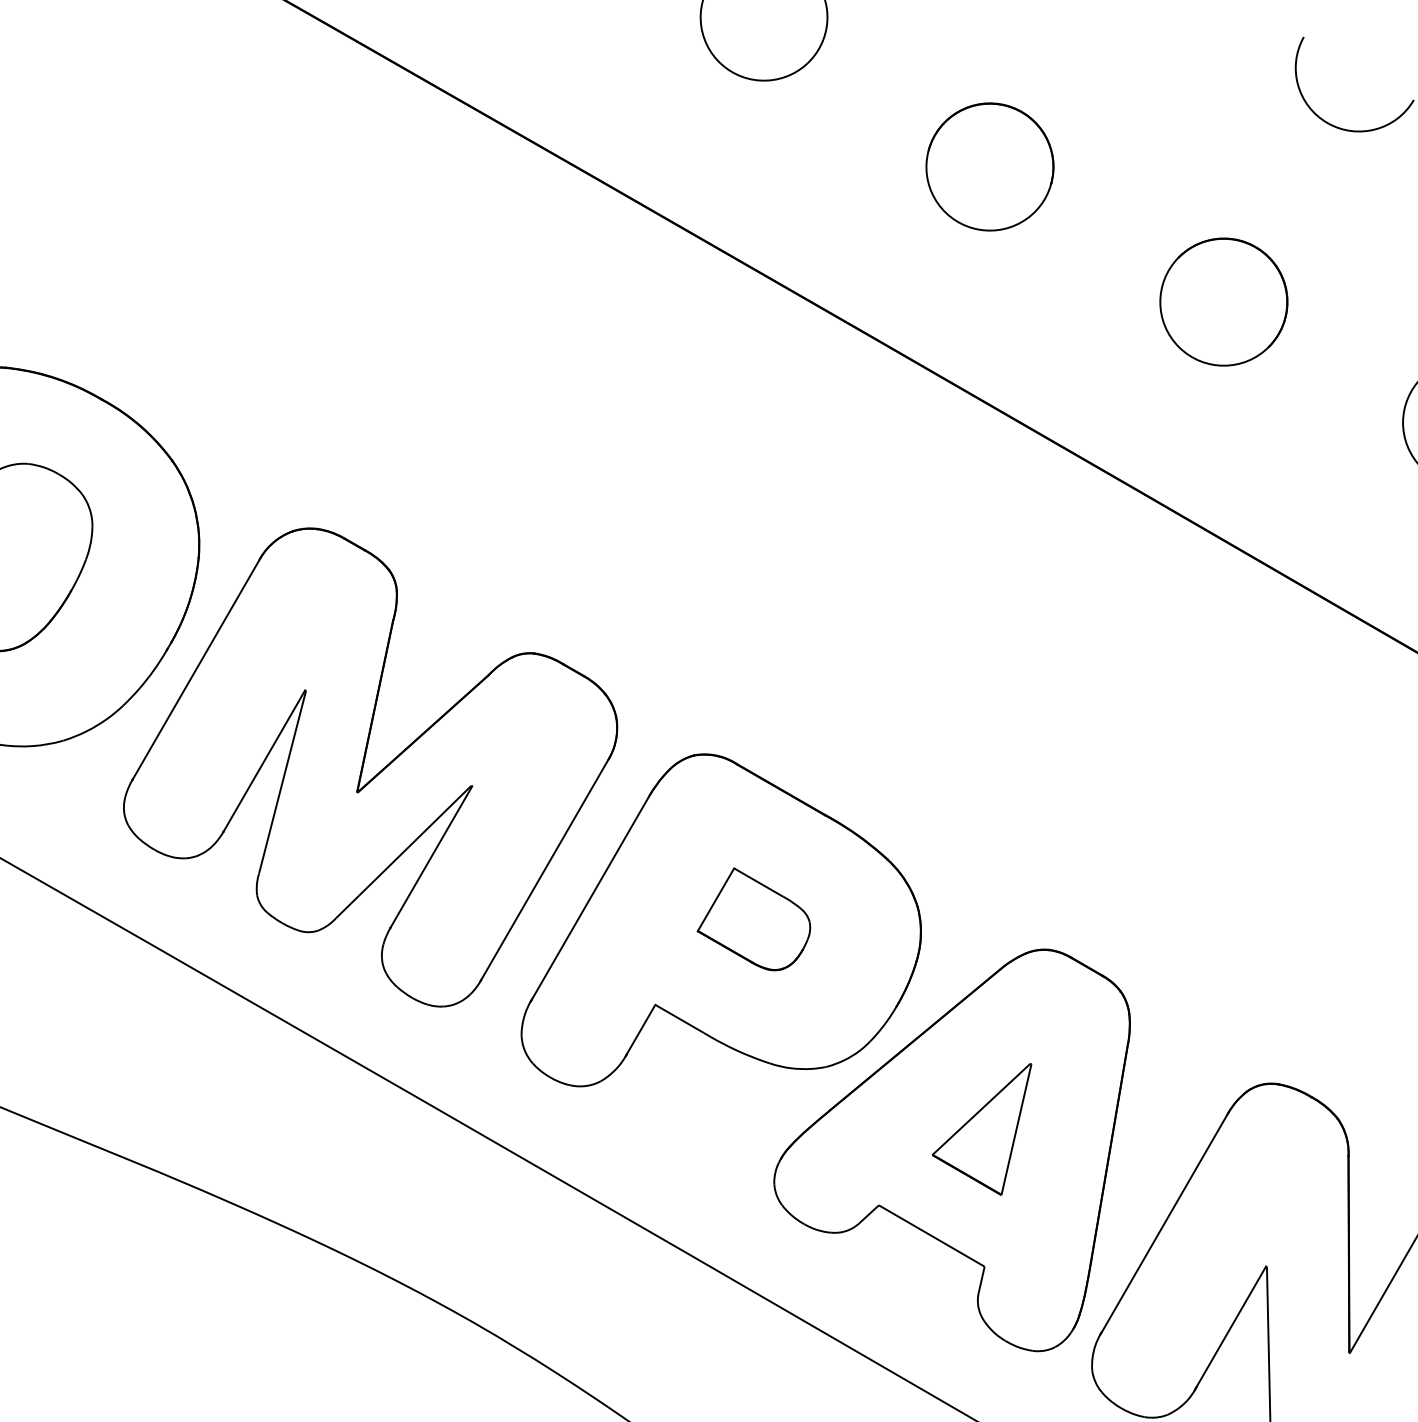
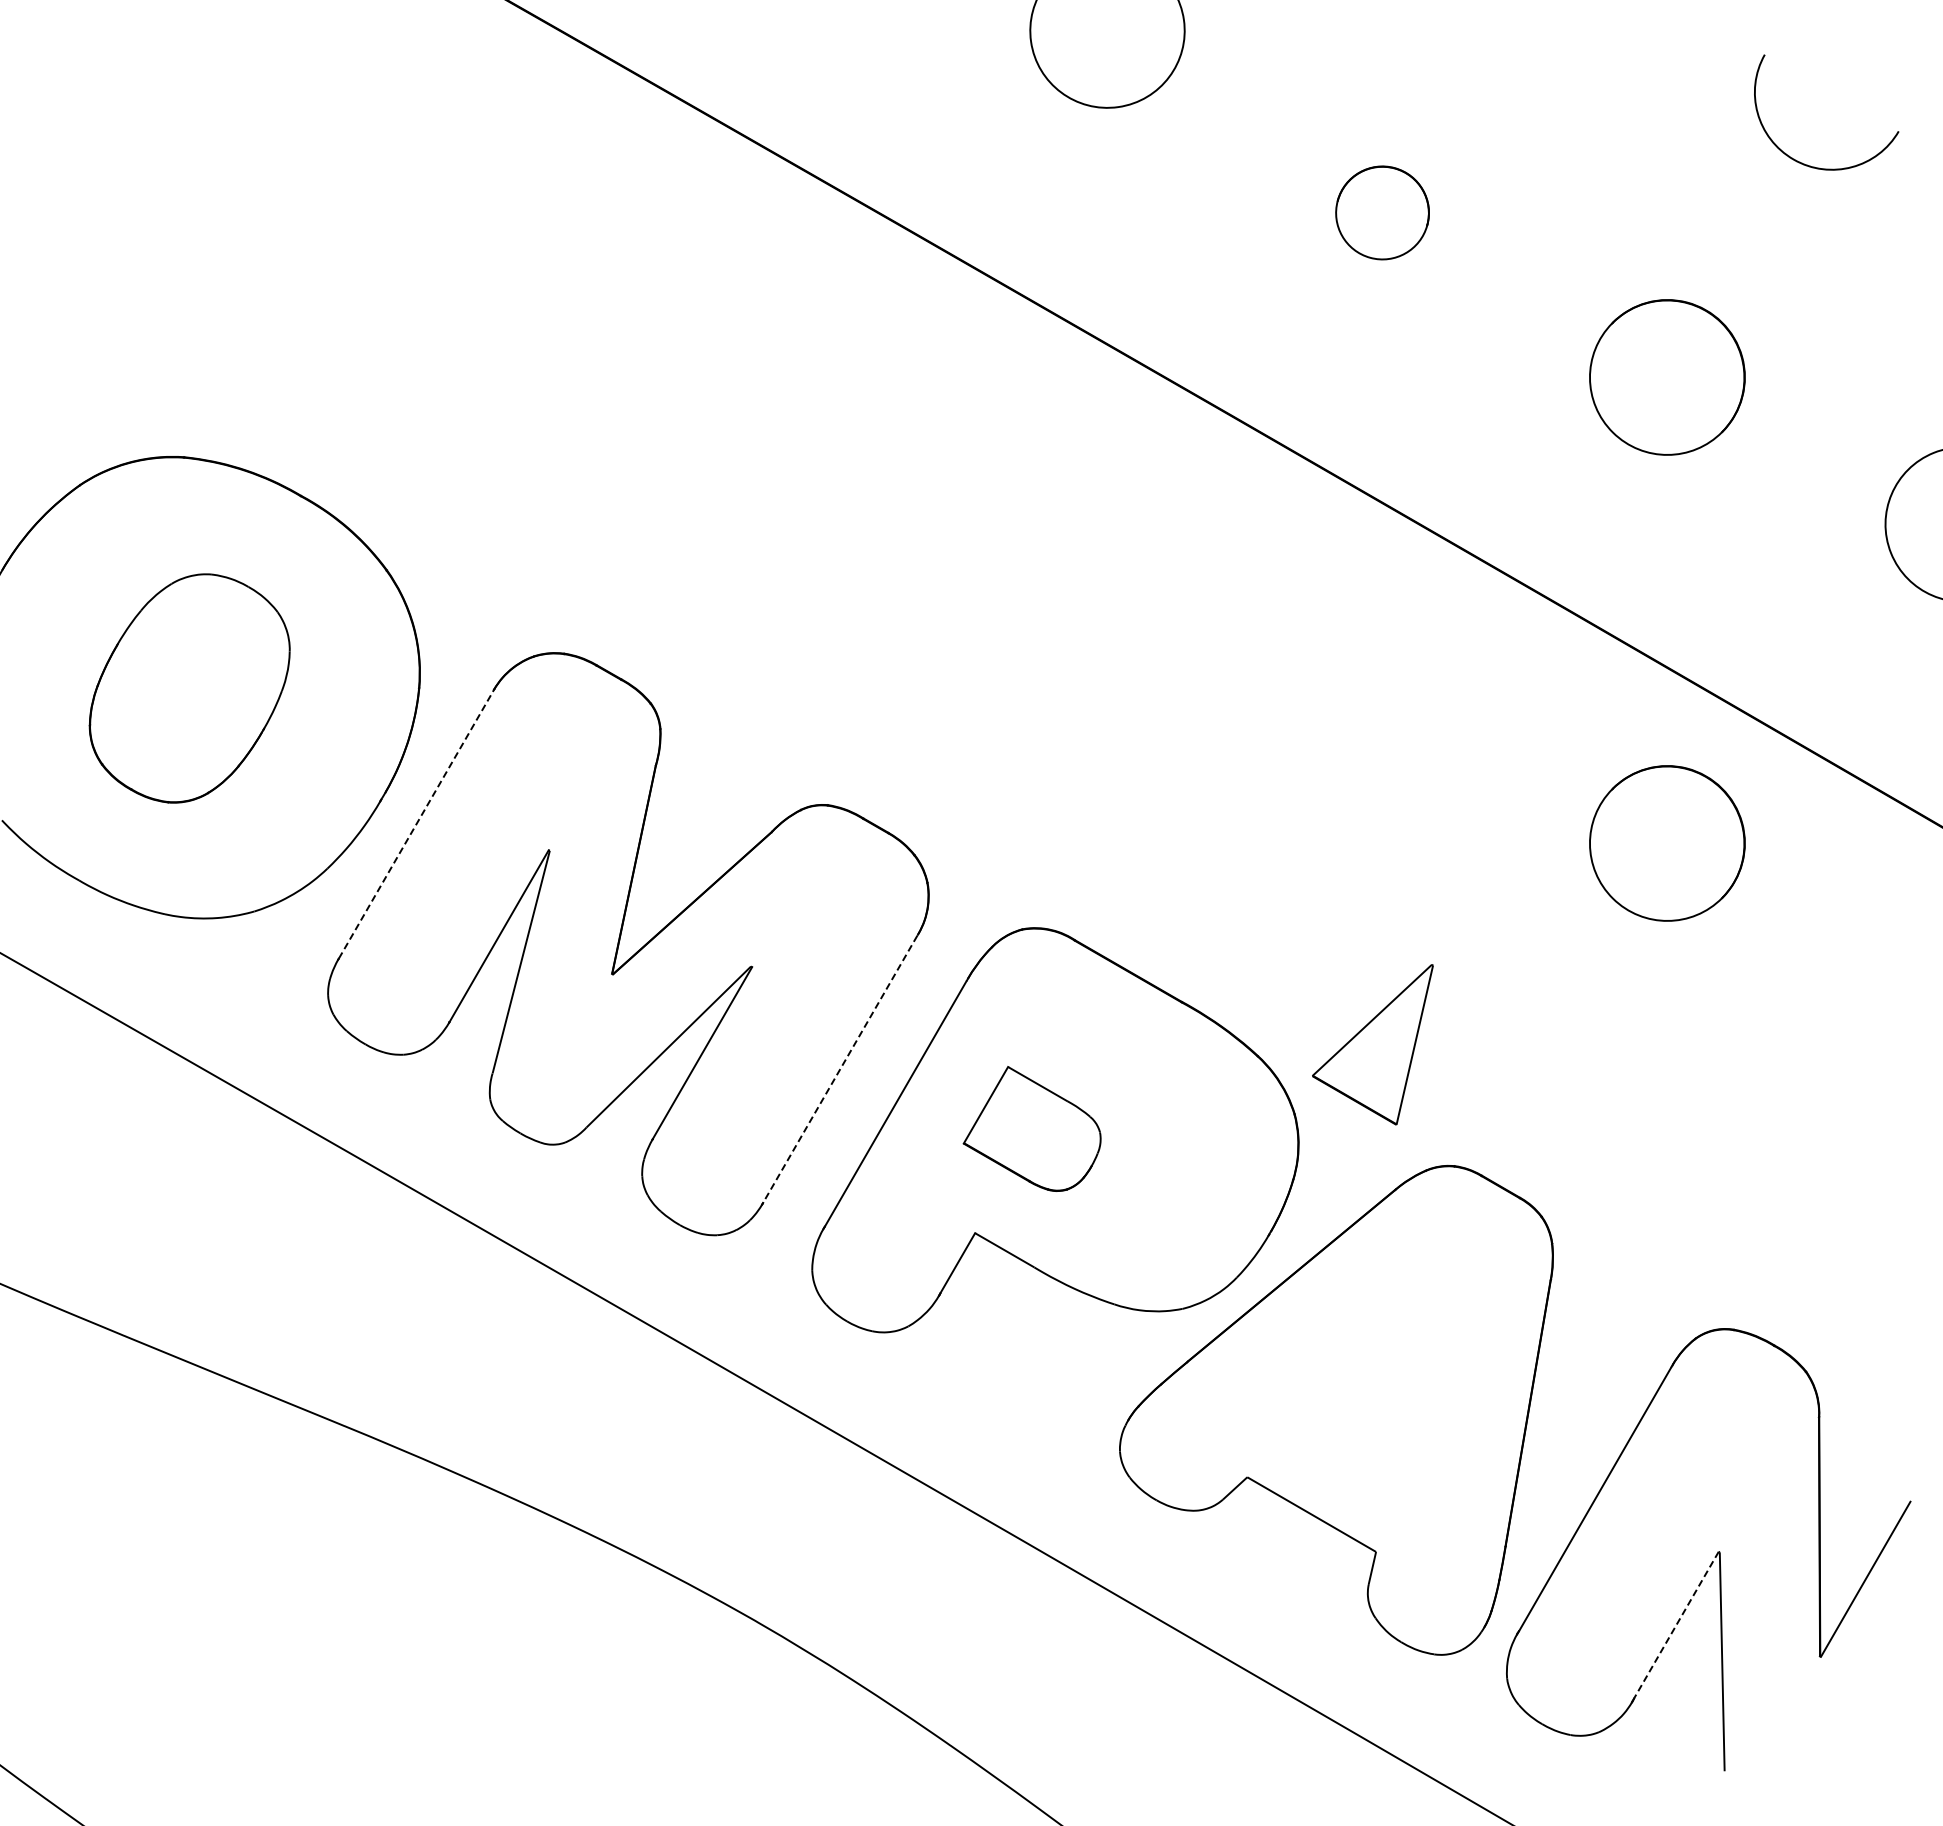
part: (989, 166) -> (1382, 212), size x0.6
line: (195, 670) -> (415, 825), solid -> dashed
part: (1223, 684) -> (1667, 843), added
line: (544, 870) -> (840, 1069), solid -> dashed
part: (753, 918) -> (1031, 1128), moved
part: (981, 1129) -> (1372, 1044), moved
line: (1231, 1327) -> (1676, 1625), solid -> dashed

